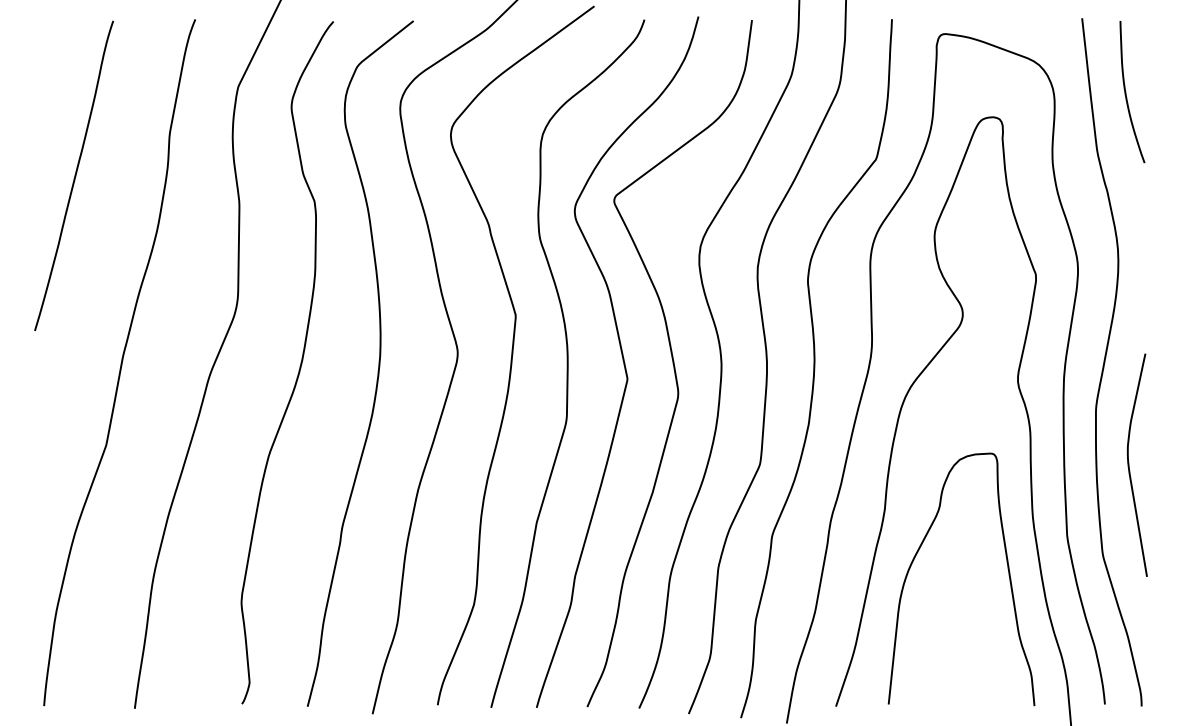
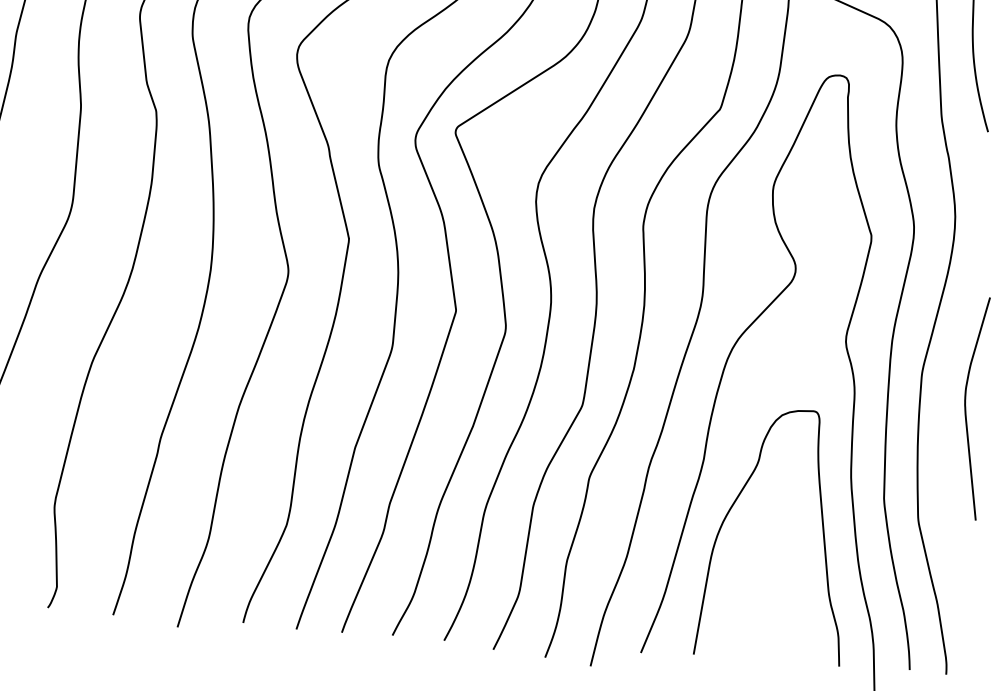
curve: (1129, 464) -> (966, 407), moved

